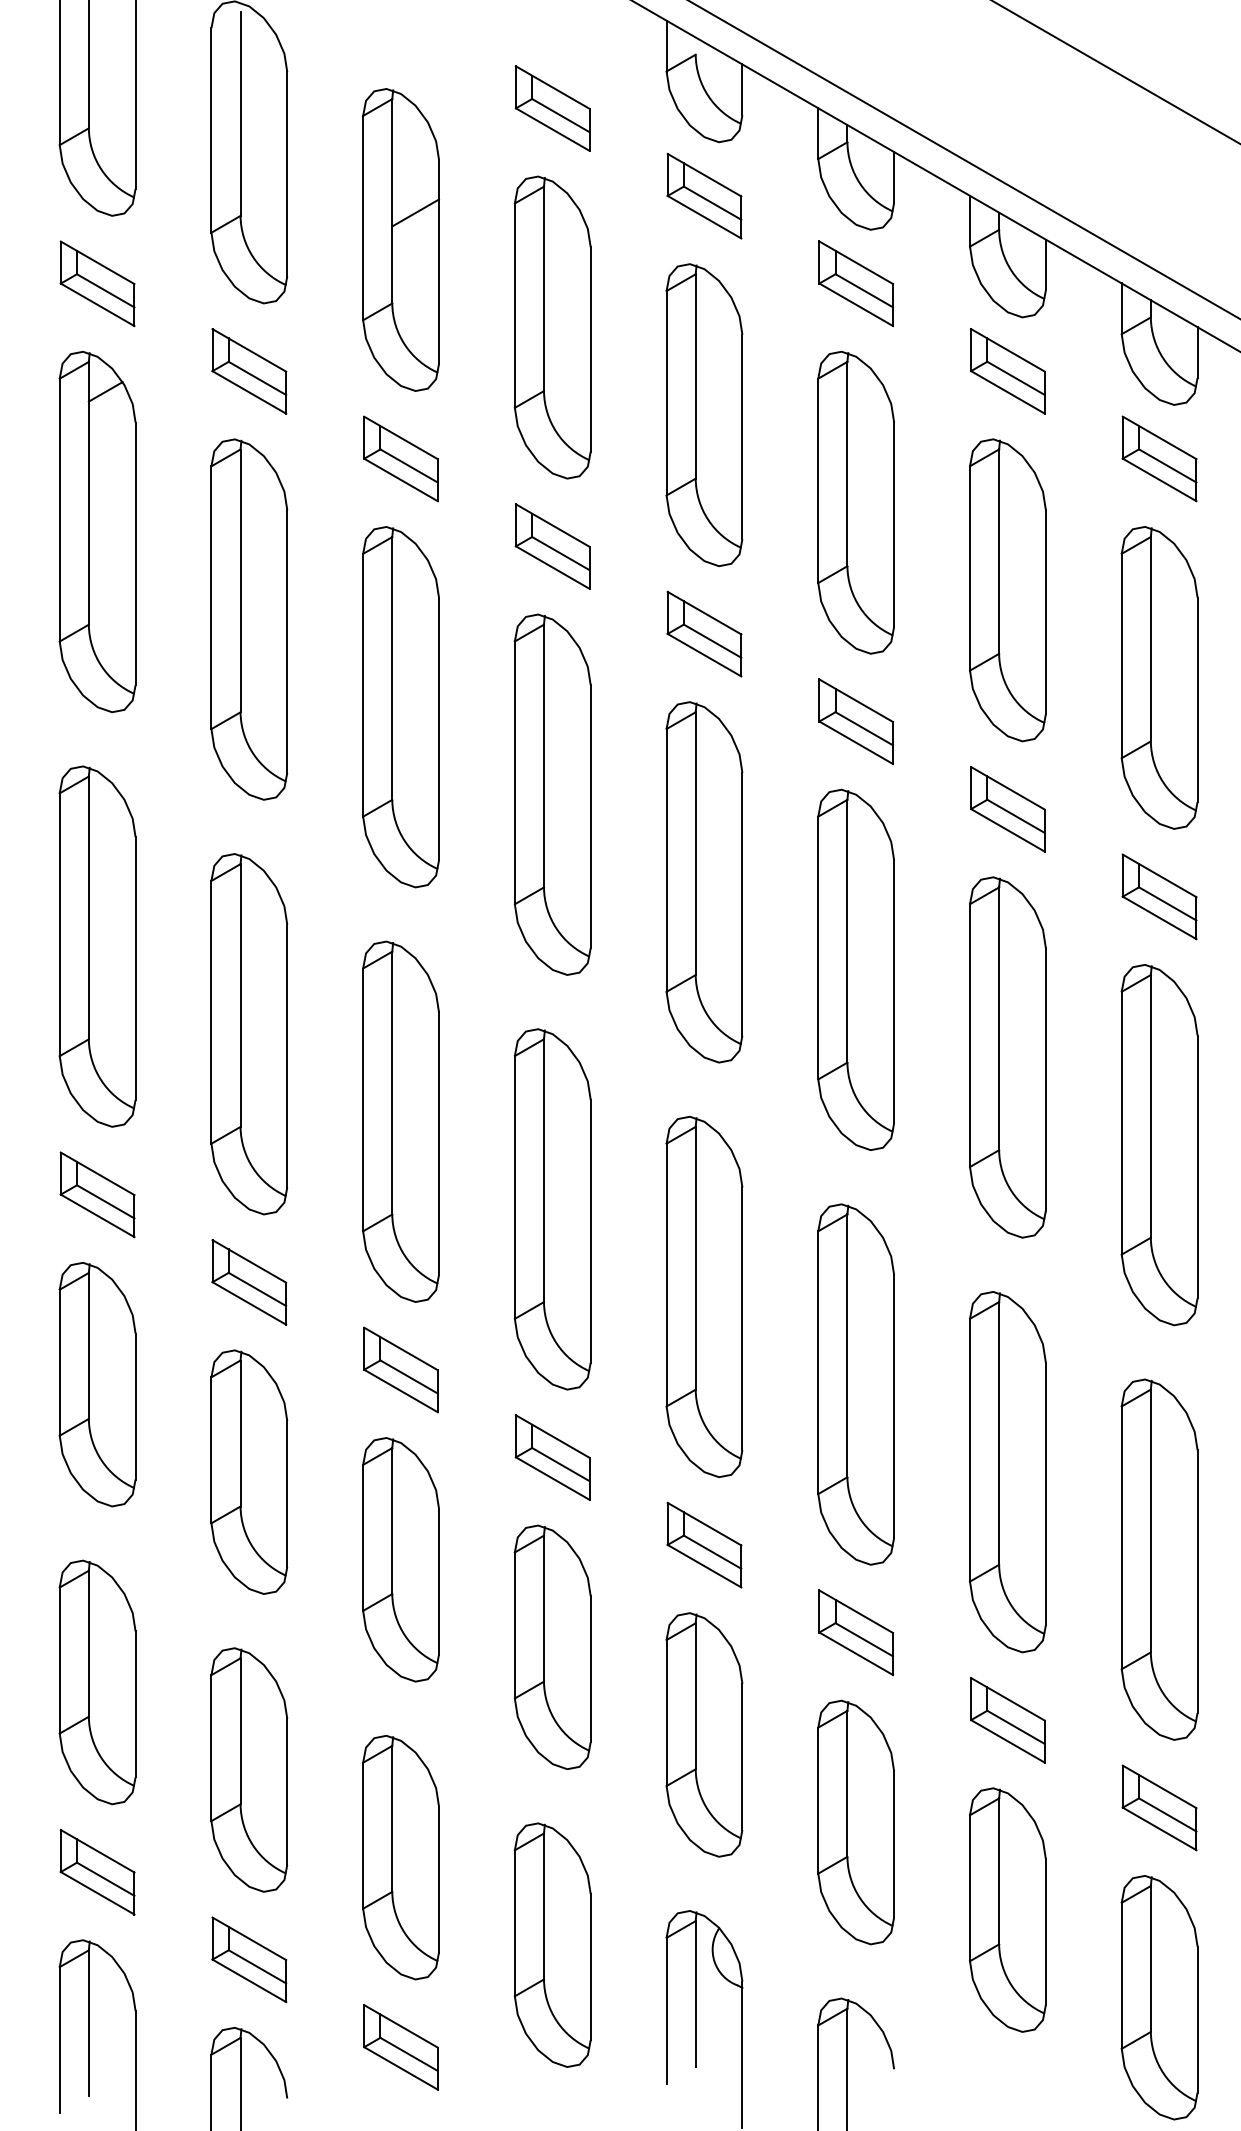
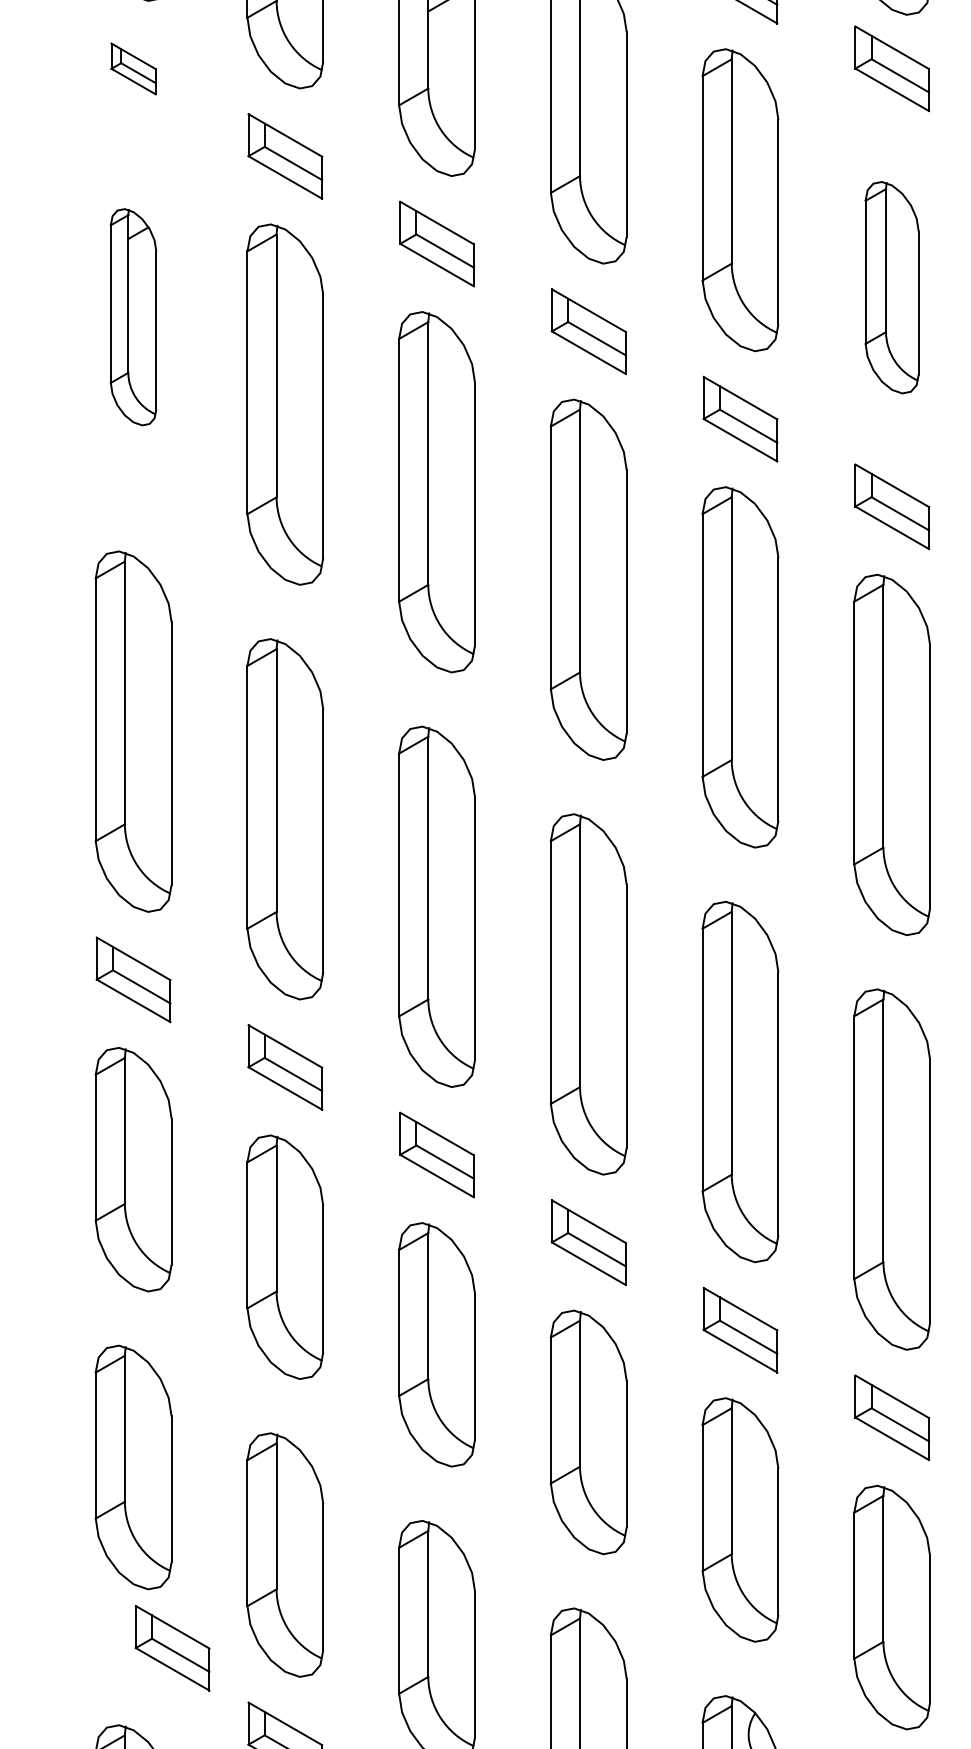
part: (97, 283) -> (133, 68), size x0.6
part: (855, 502) -> (891, 287), size x0.7
part: (97, 532) -> (133, 317), size x0.6
part: (97, 1871) -> (172, 1647), moved

